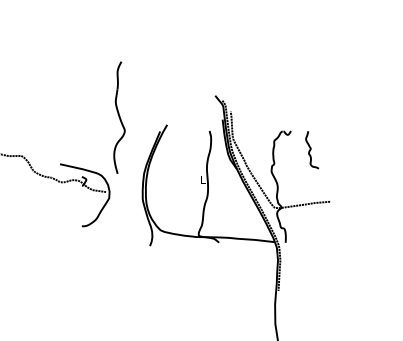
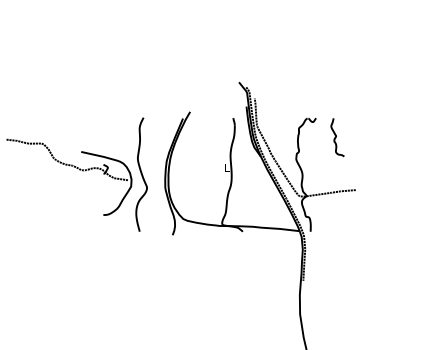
part: (119, 117) -> (141, 174), moved

